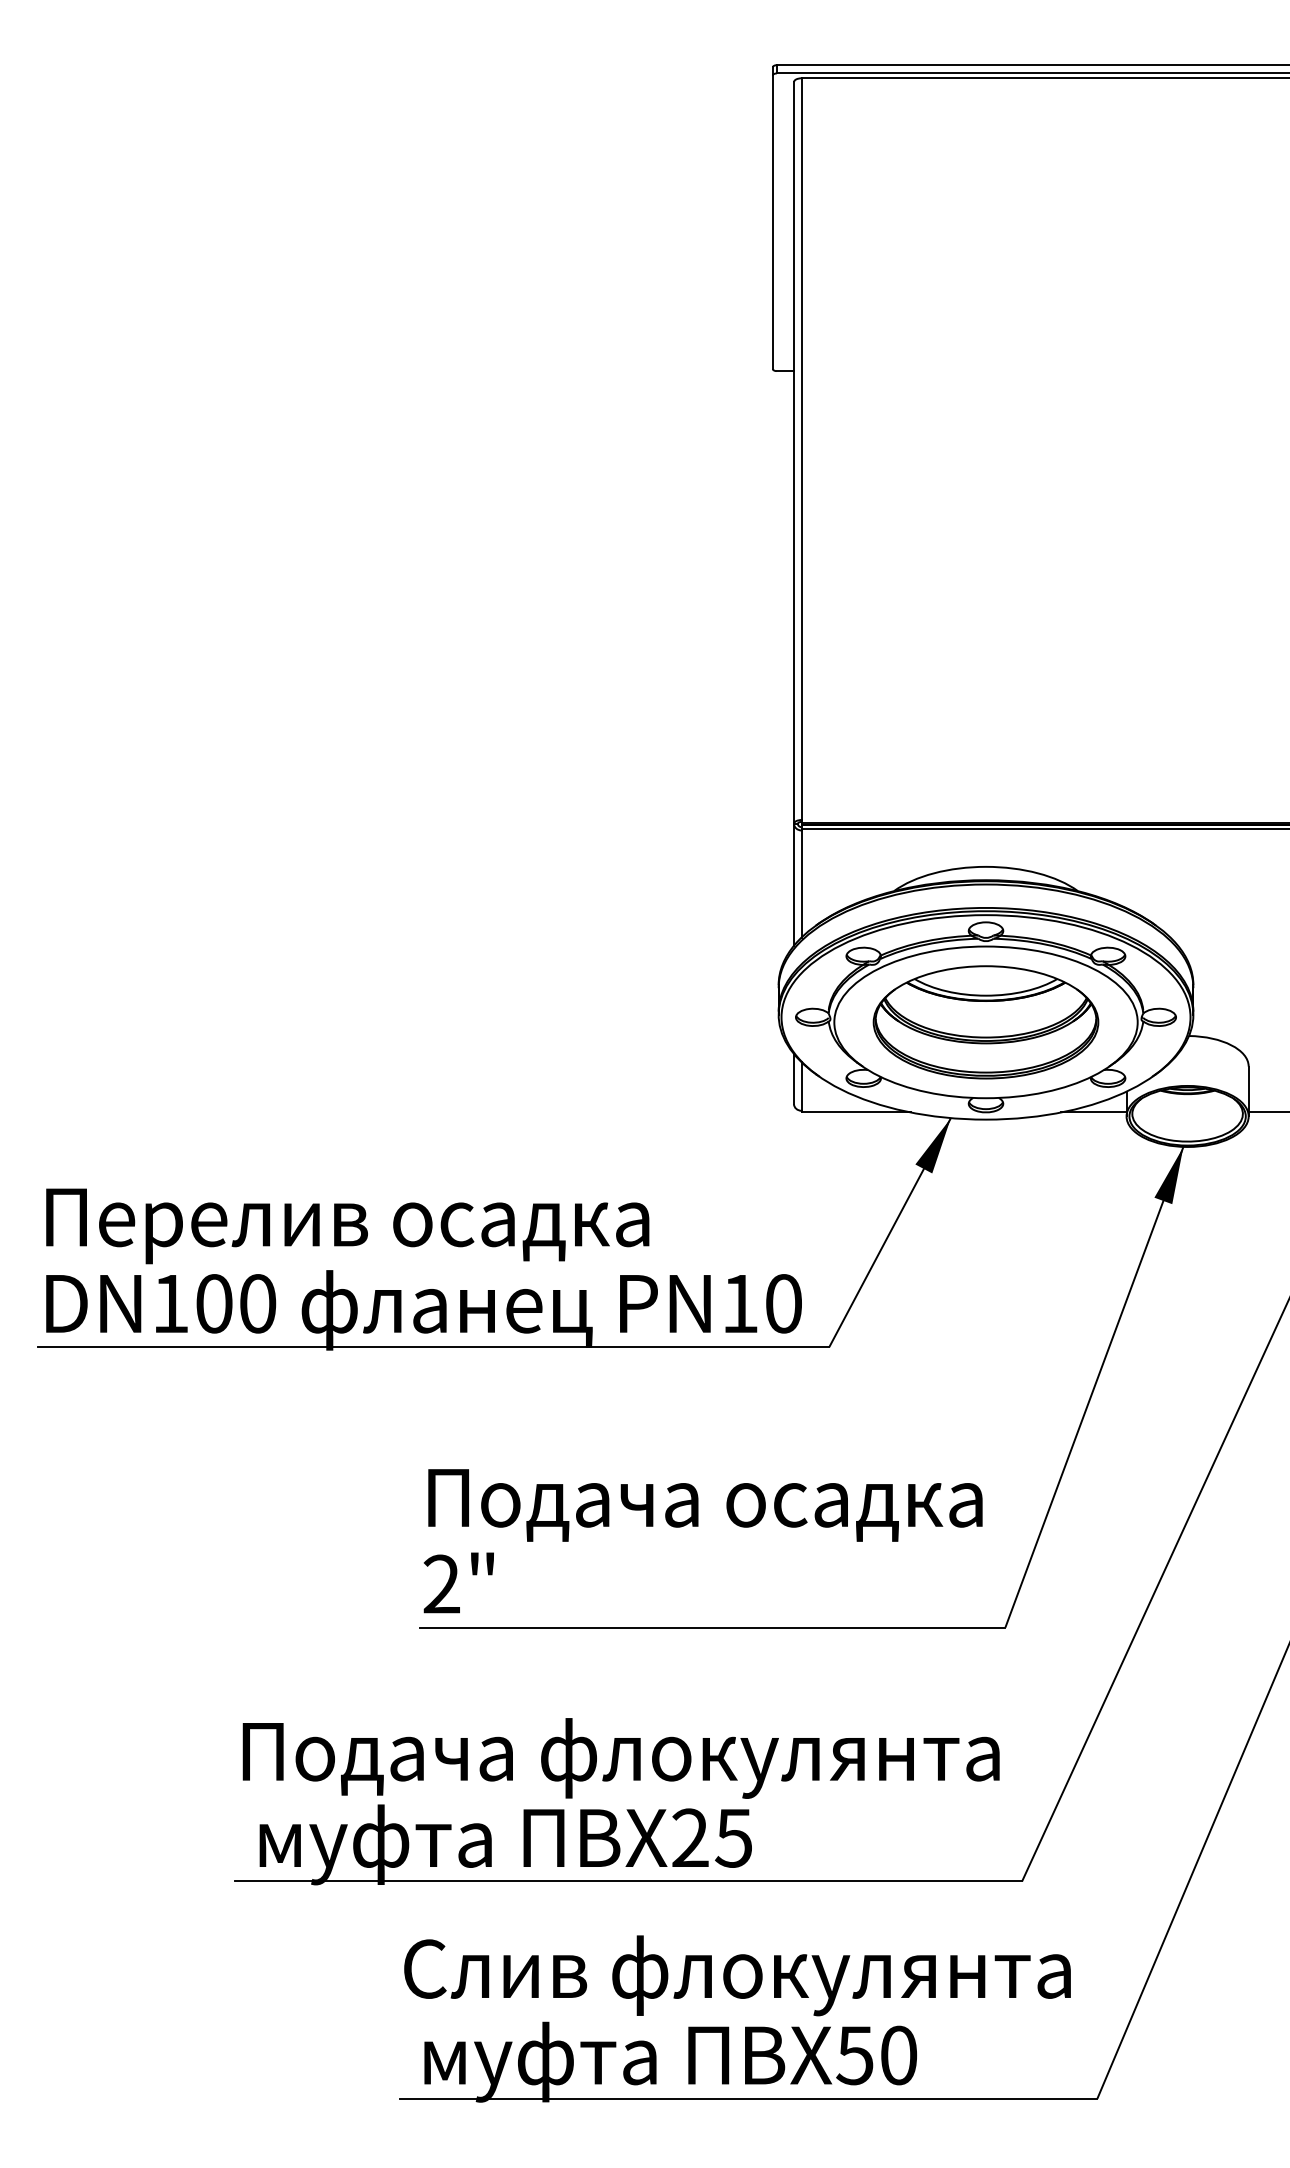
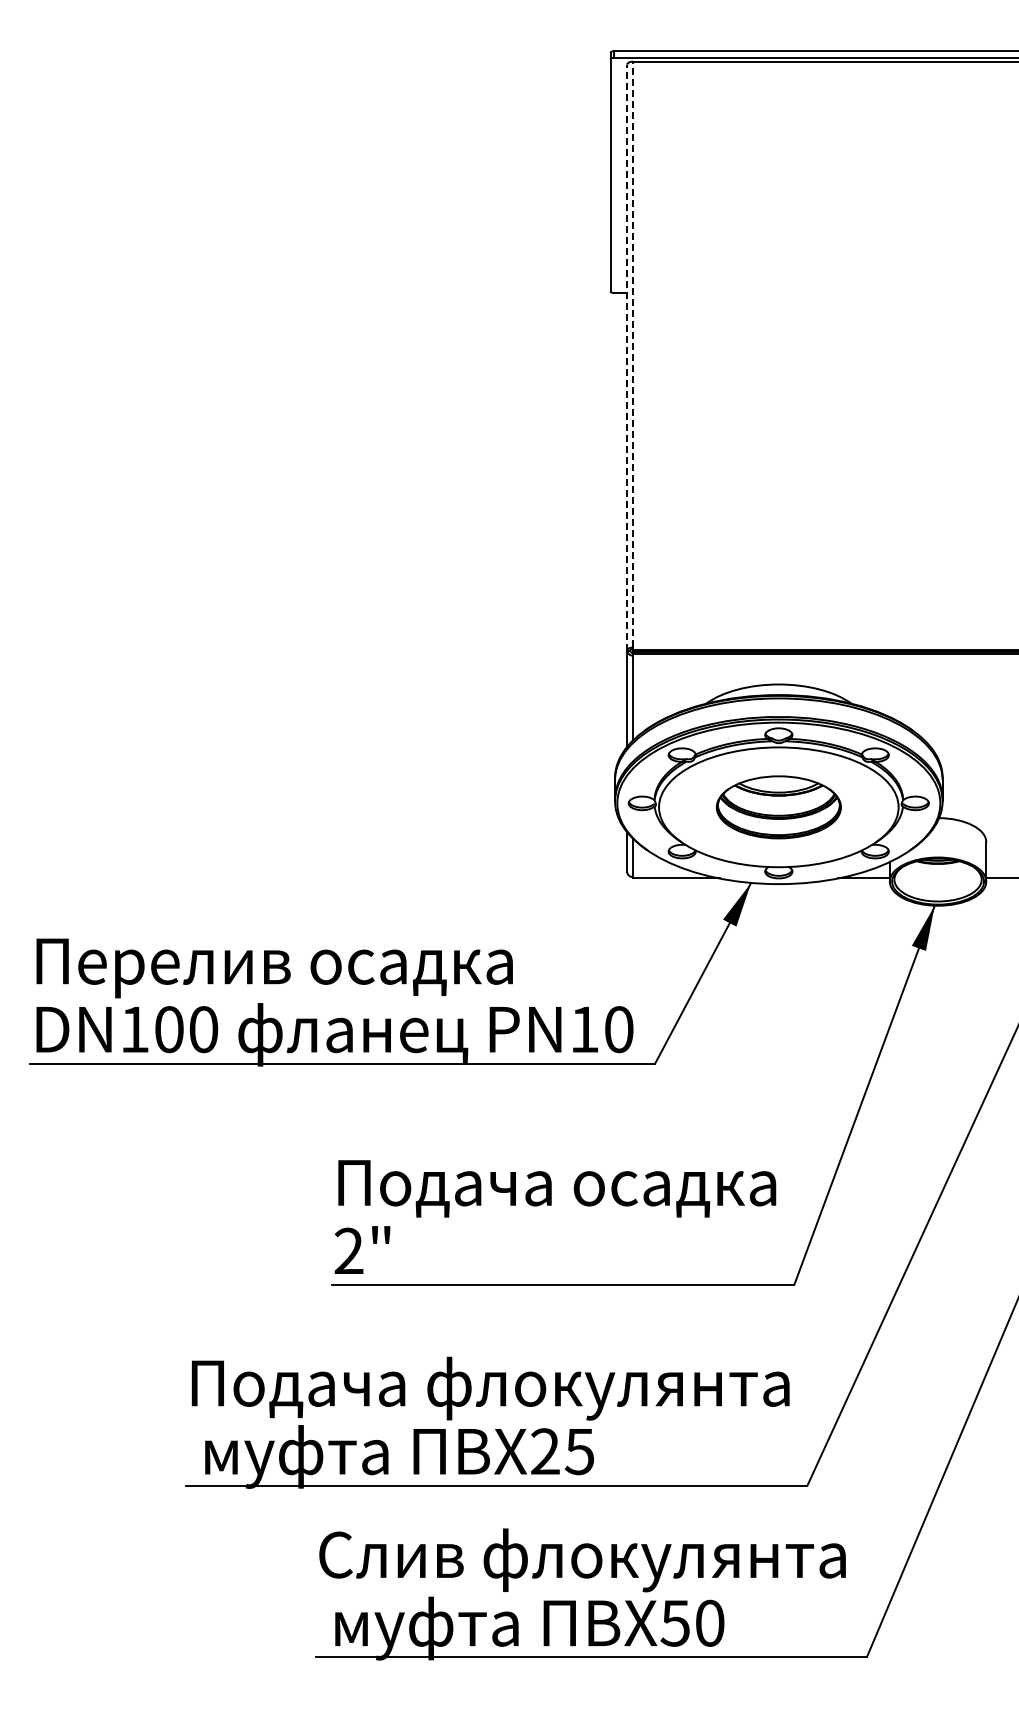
line: (801, 449) -> (633, 354), solid -> dashed
line: (794, 452) -> (627, 357), solid -> dashed
part: (985, 1022) -> (778, 807), size x0.7

